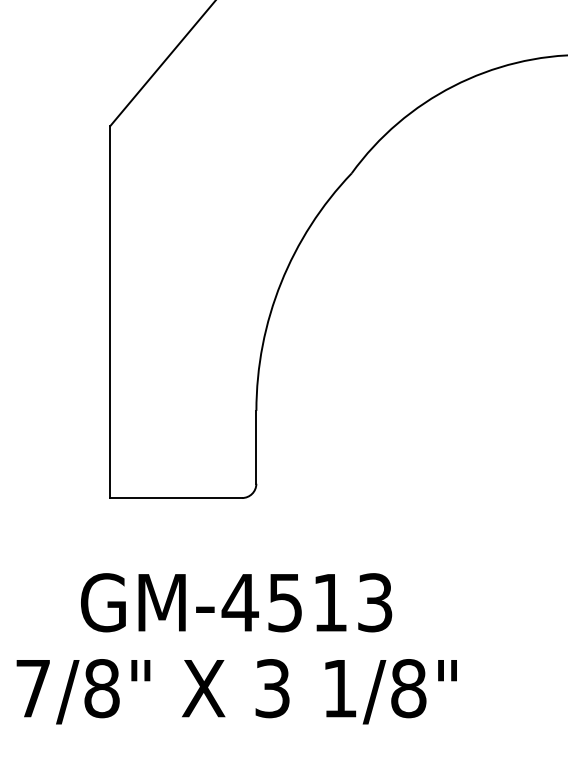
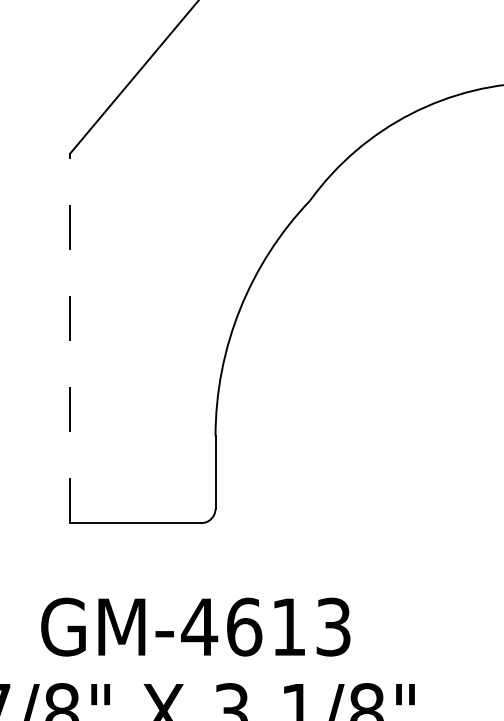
line: (110, 311) -> (70, 337), solid -> dashed
text: (285, 602) -> (244, 626), GM-4513 -> GM-4613

